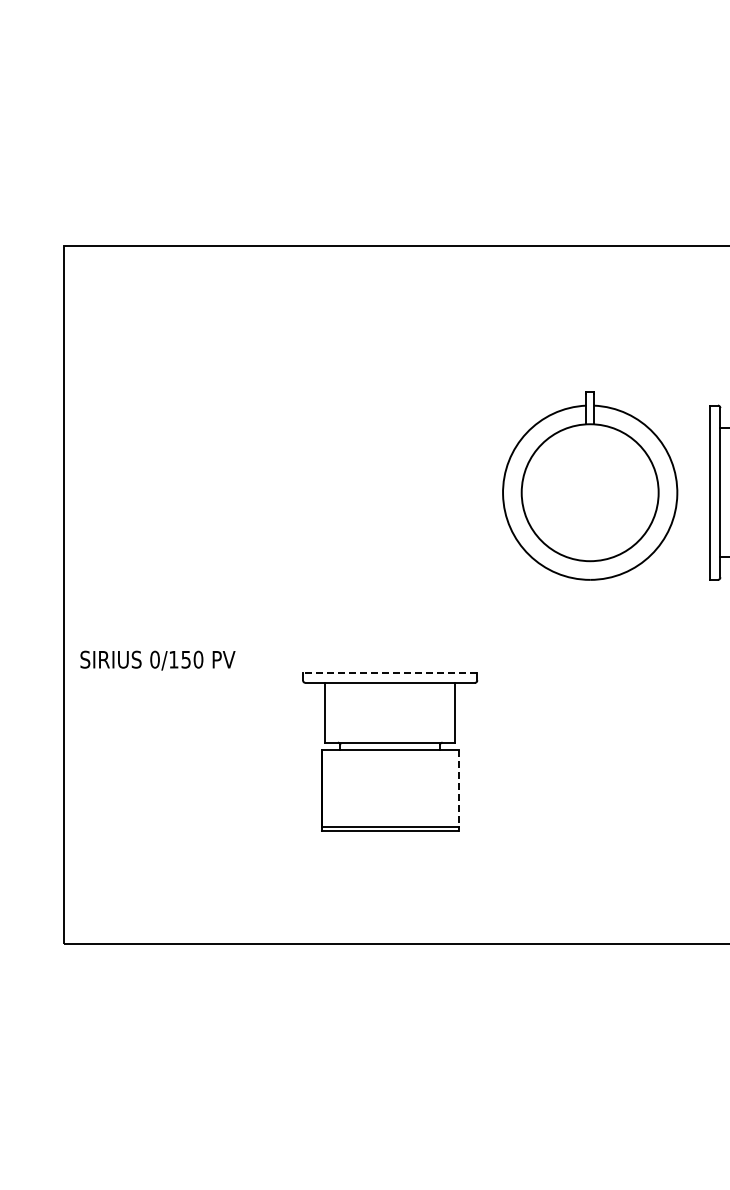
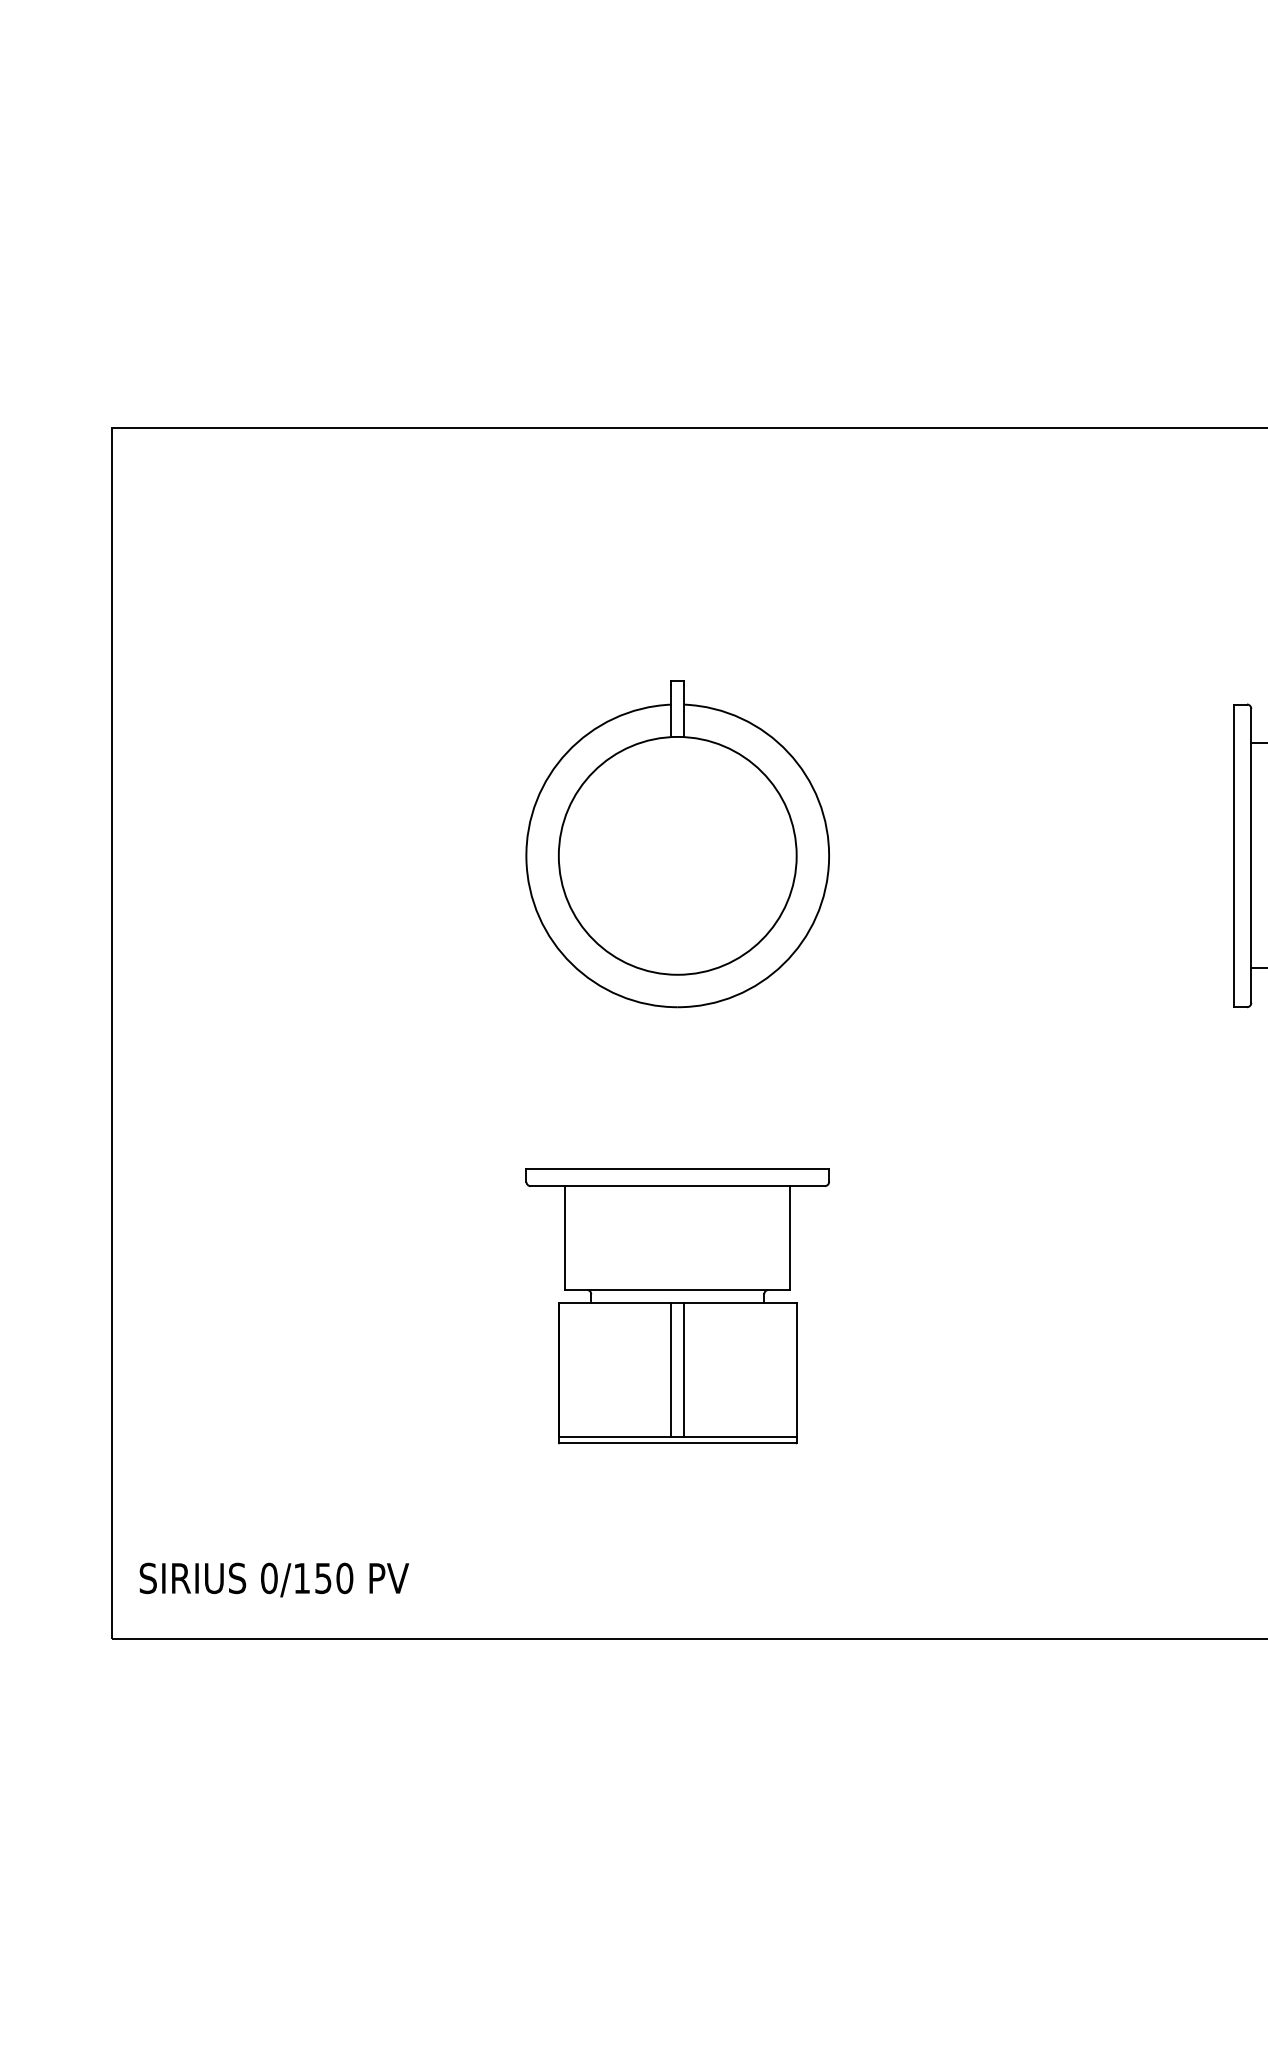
part: (590, 485) -> (678, 843), moved
text: (157, 660) -> (273, 1579), moved
line: (389, 672) -> (676, 1168), dashed -> solid
line: (386, 788) -> (671, 1369), added
line: (393, 788) -> (683, 1369), added
line: (458, 788) -> (796, 1369), dashed -> solid

